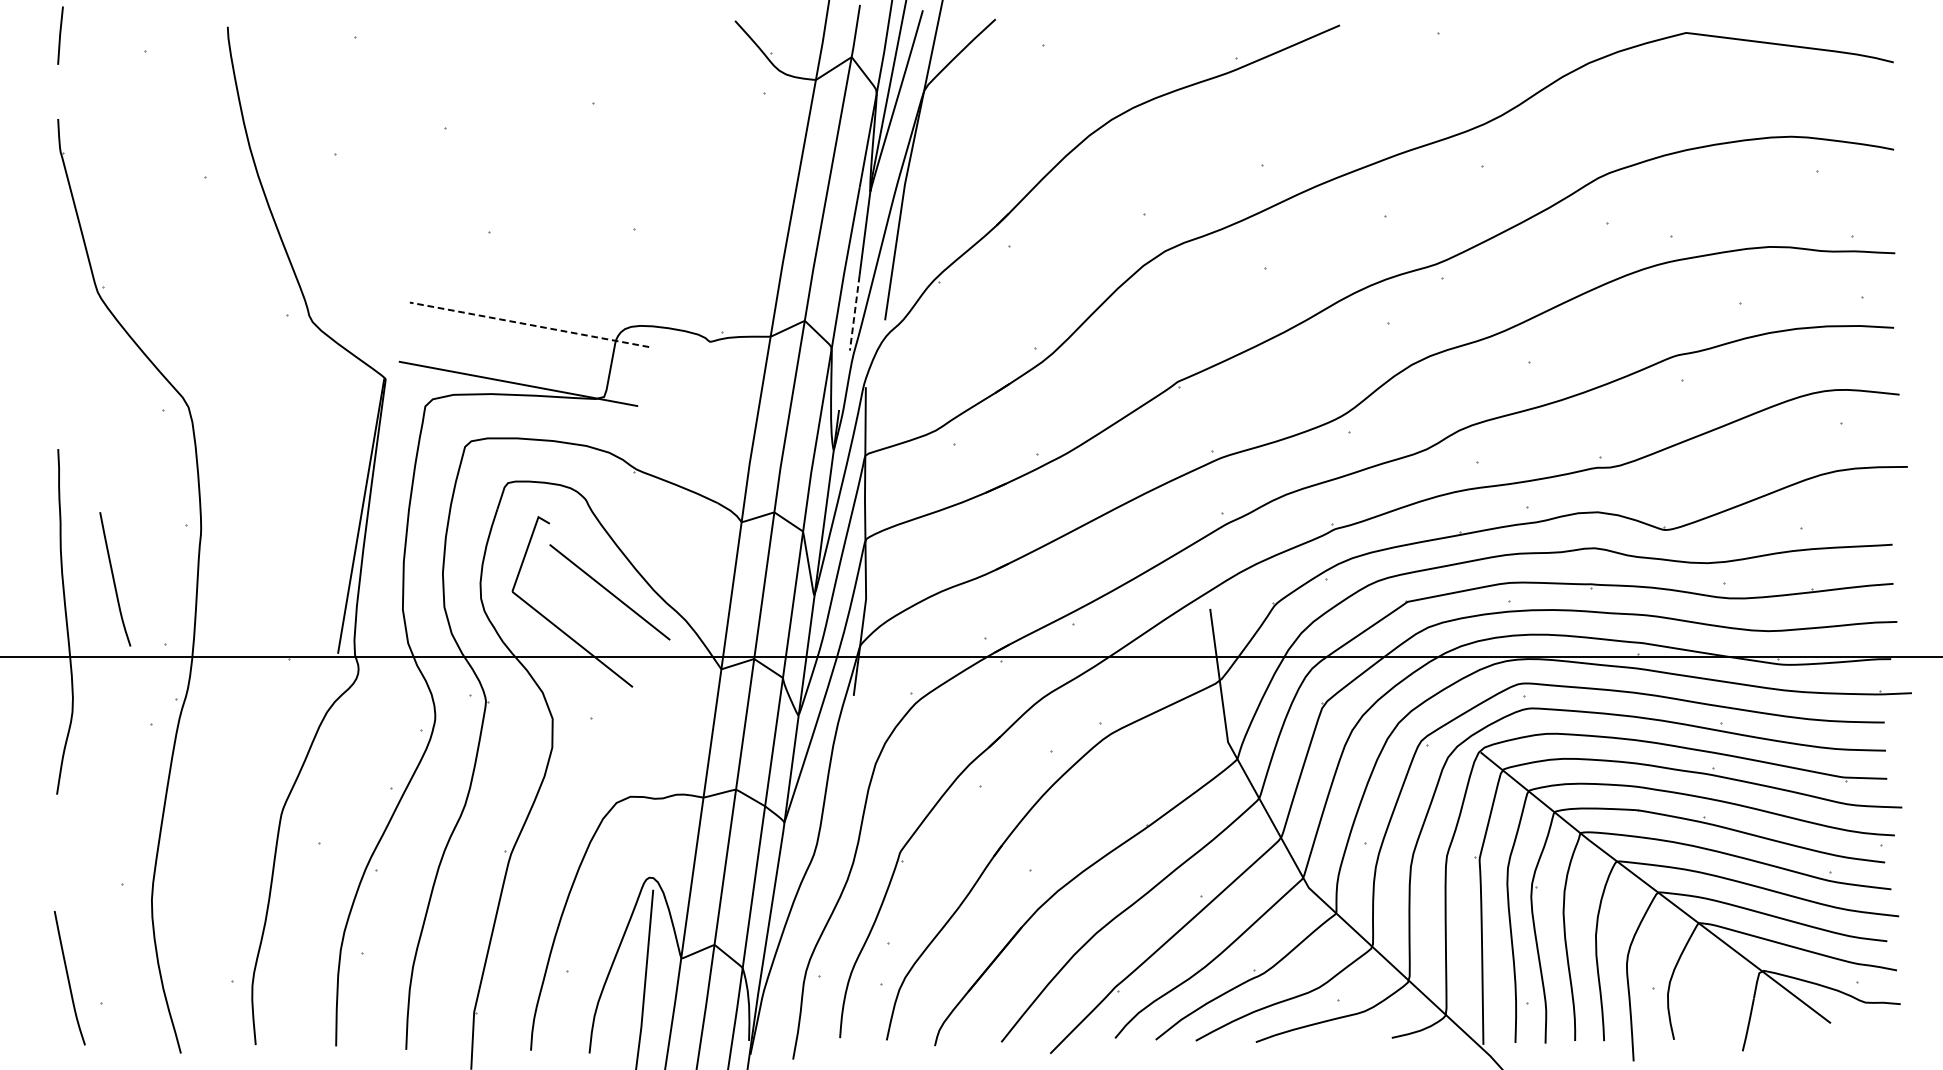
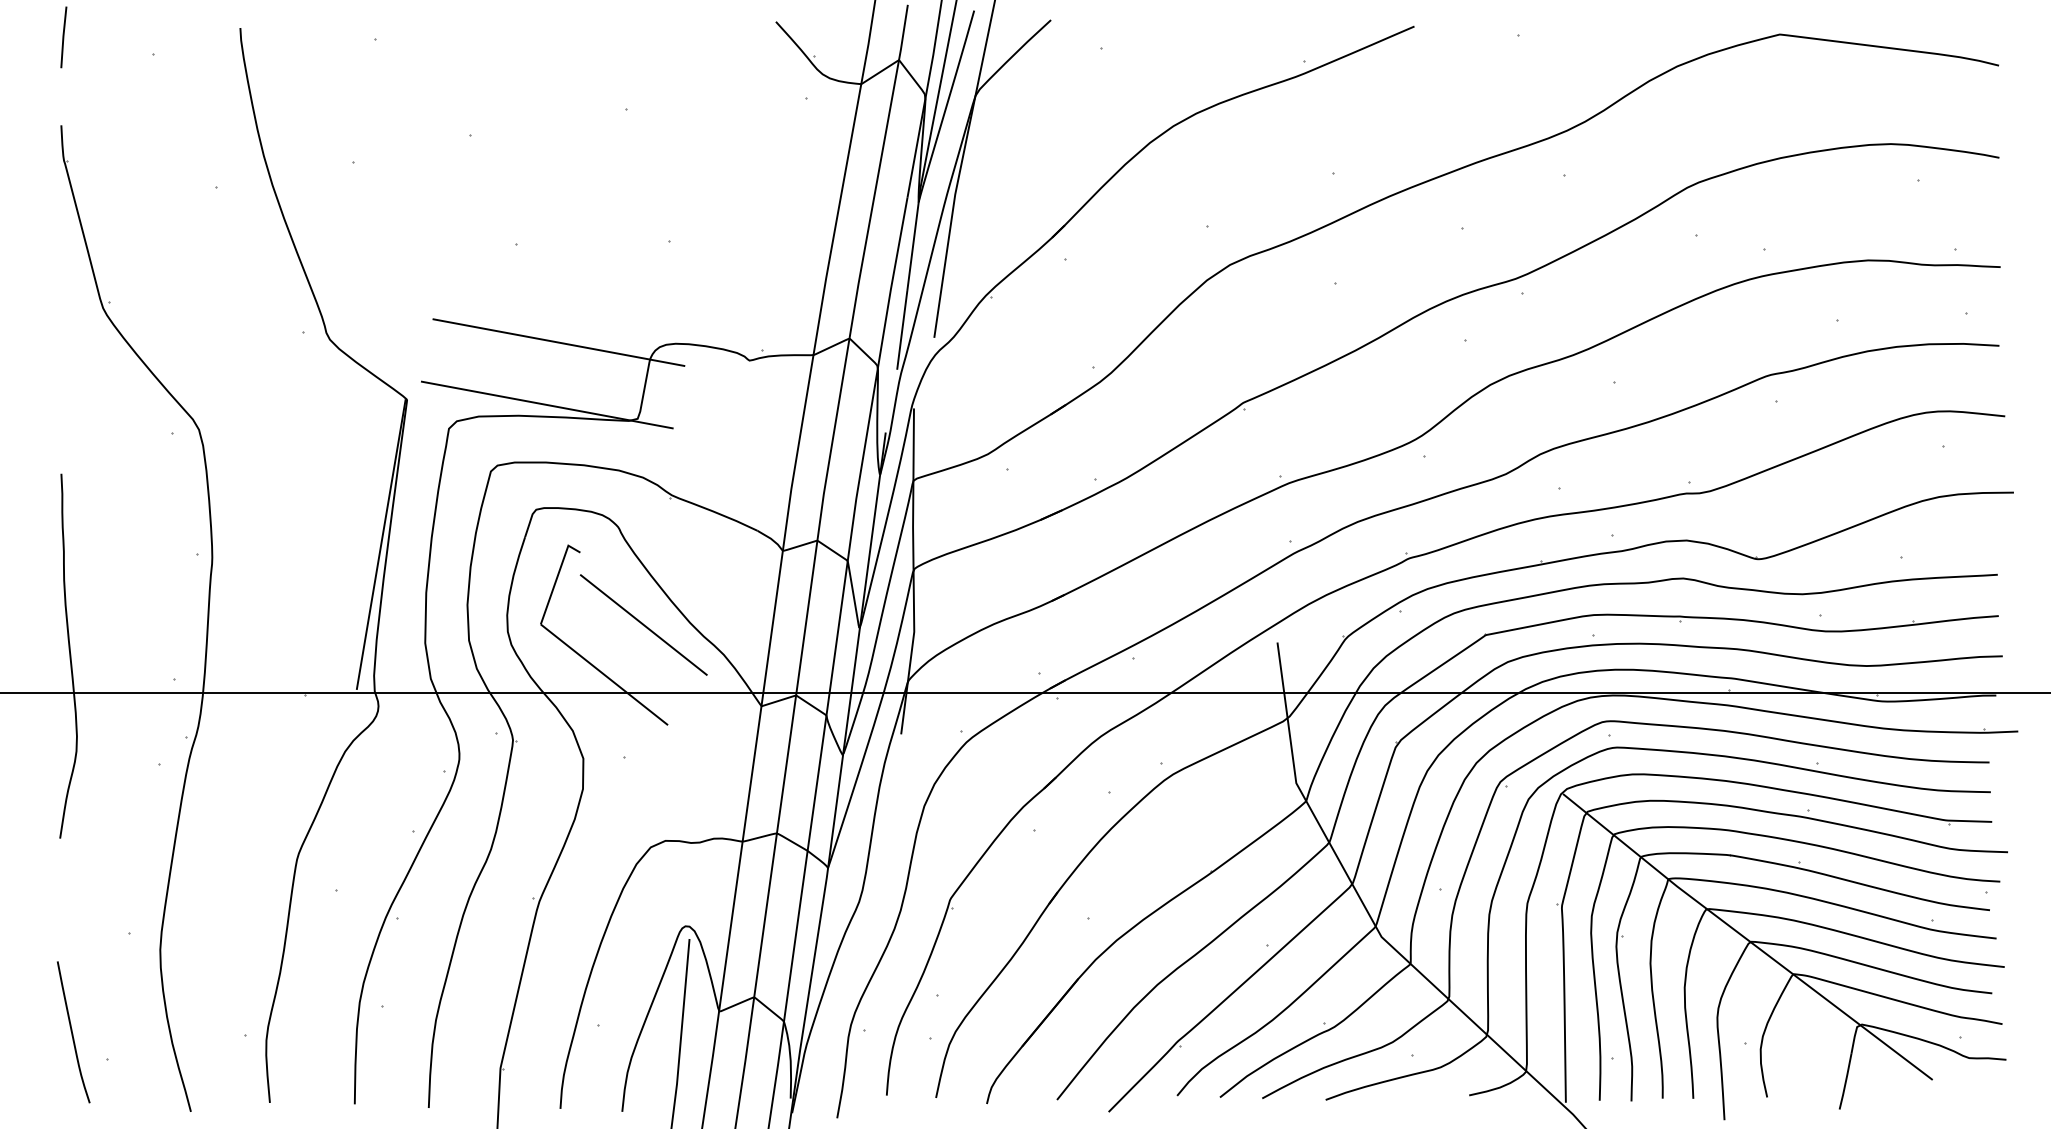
line: (854, 313) -> (902, 330), dashed -> solid
line: (529, 324) -> (558, 342), dashed -> solid
curve: (114, 579) -> (120, 611), removed

